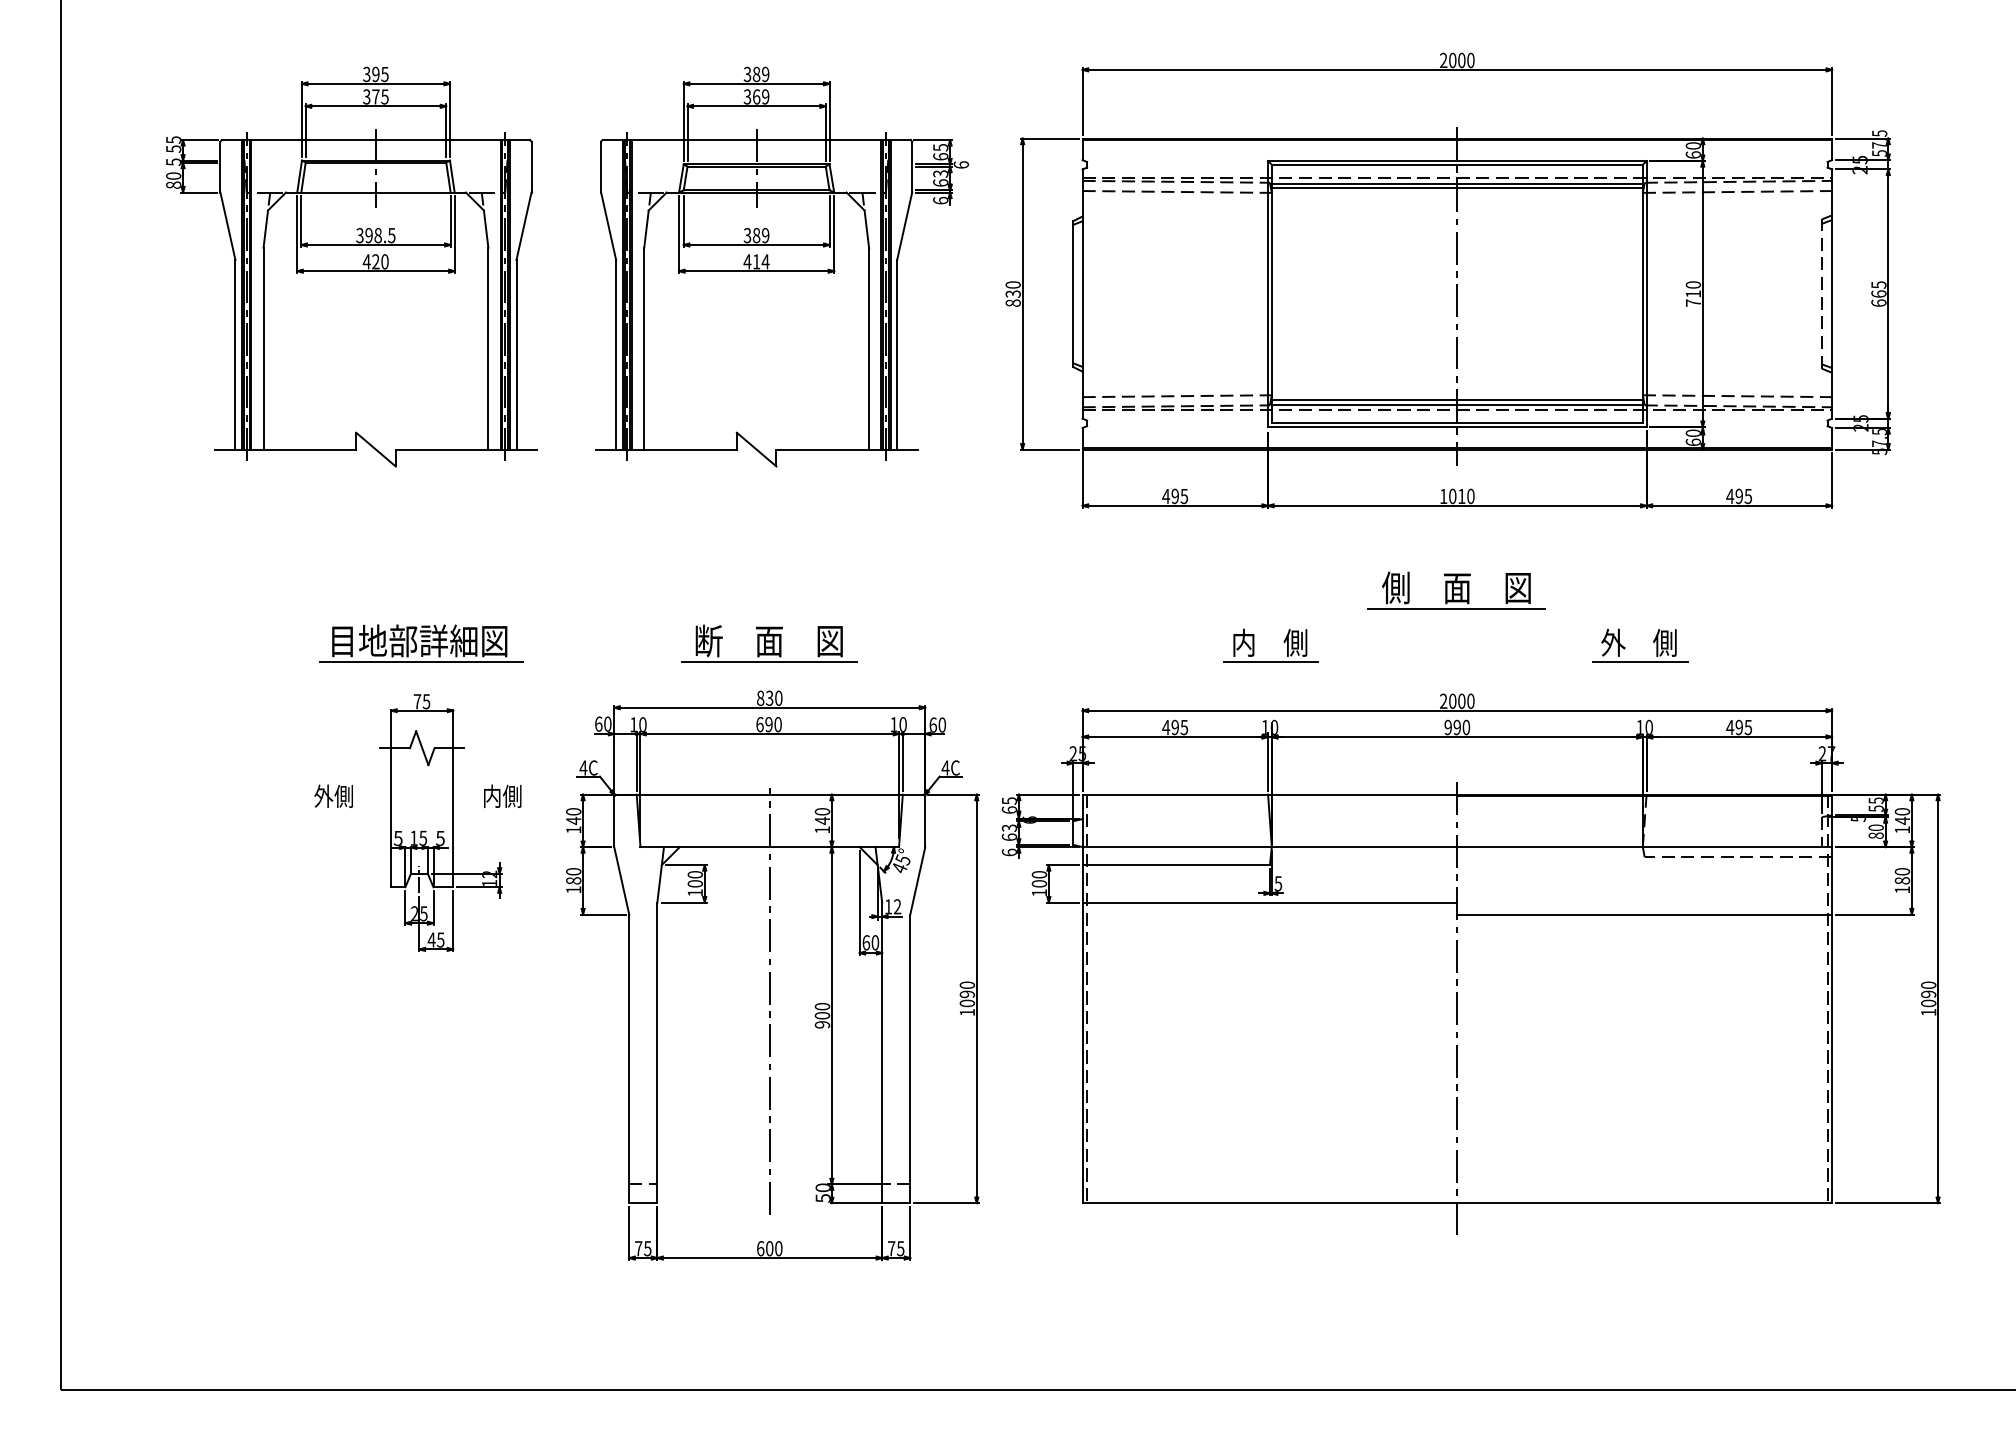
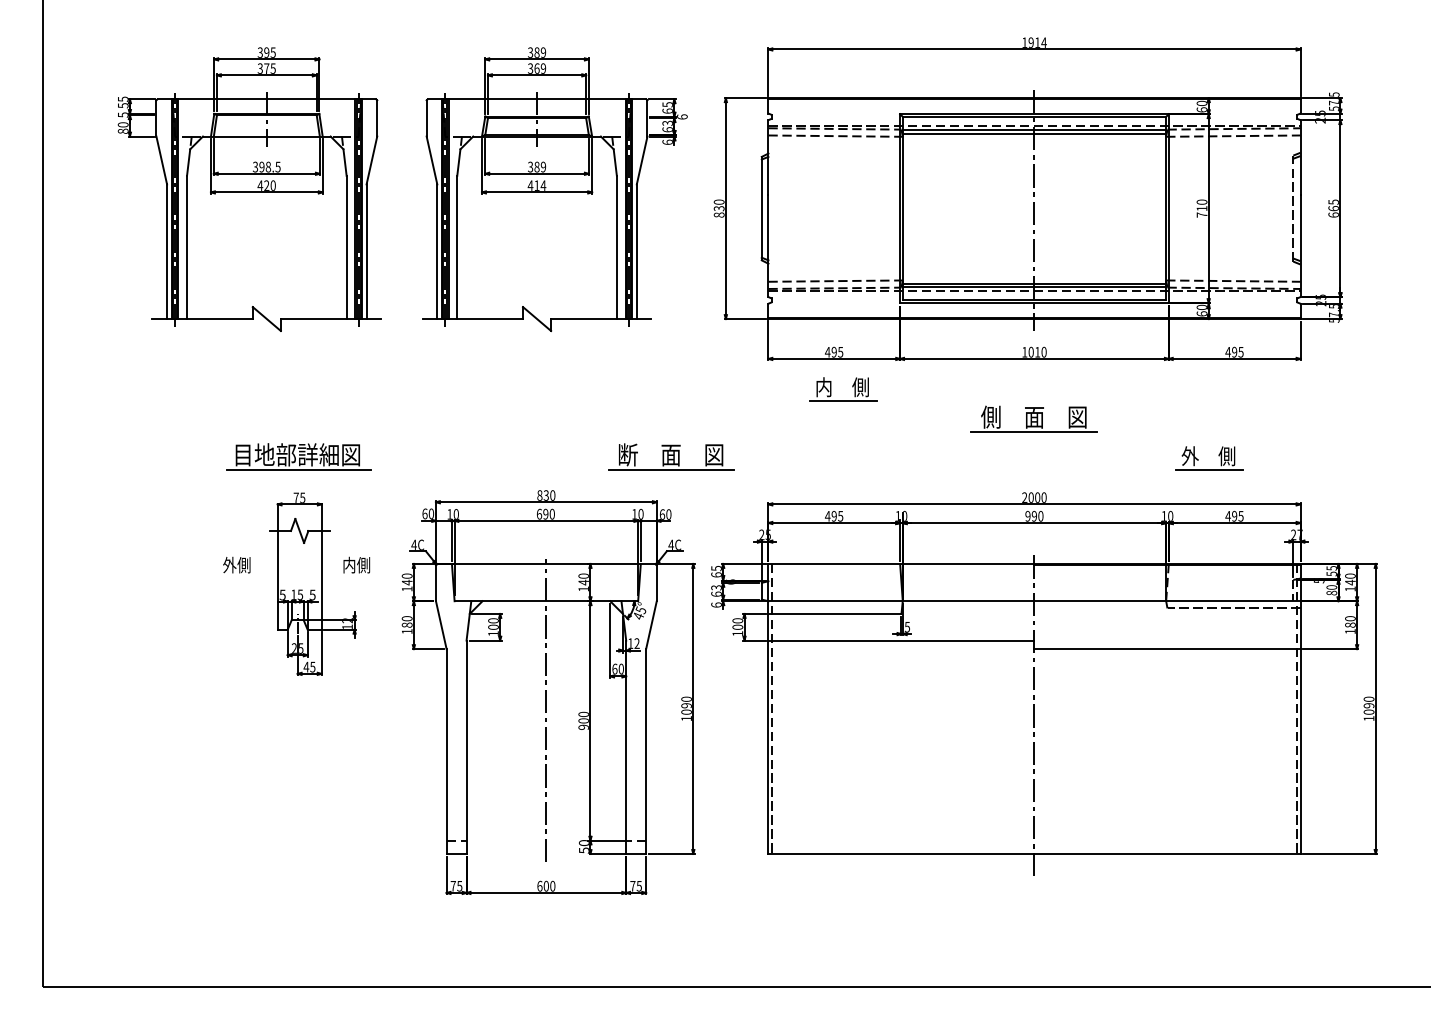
text: (1457, 60) -> (1034, 42), 2000 -> 1914
part: (1653, 641) -> (1218, 455), moved
part: (769, 643) -> (671, 456), moved
part: (1284, 643) -> (852, 387), moved

